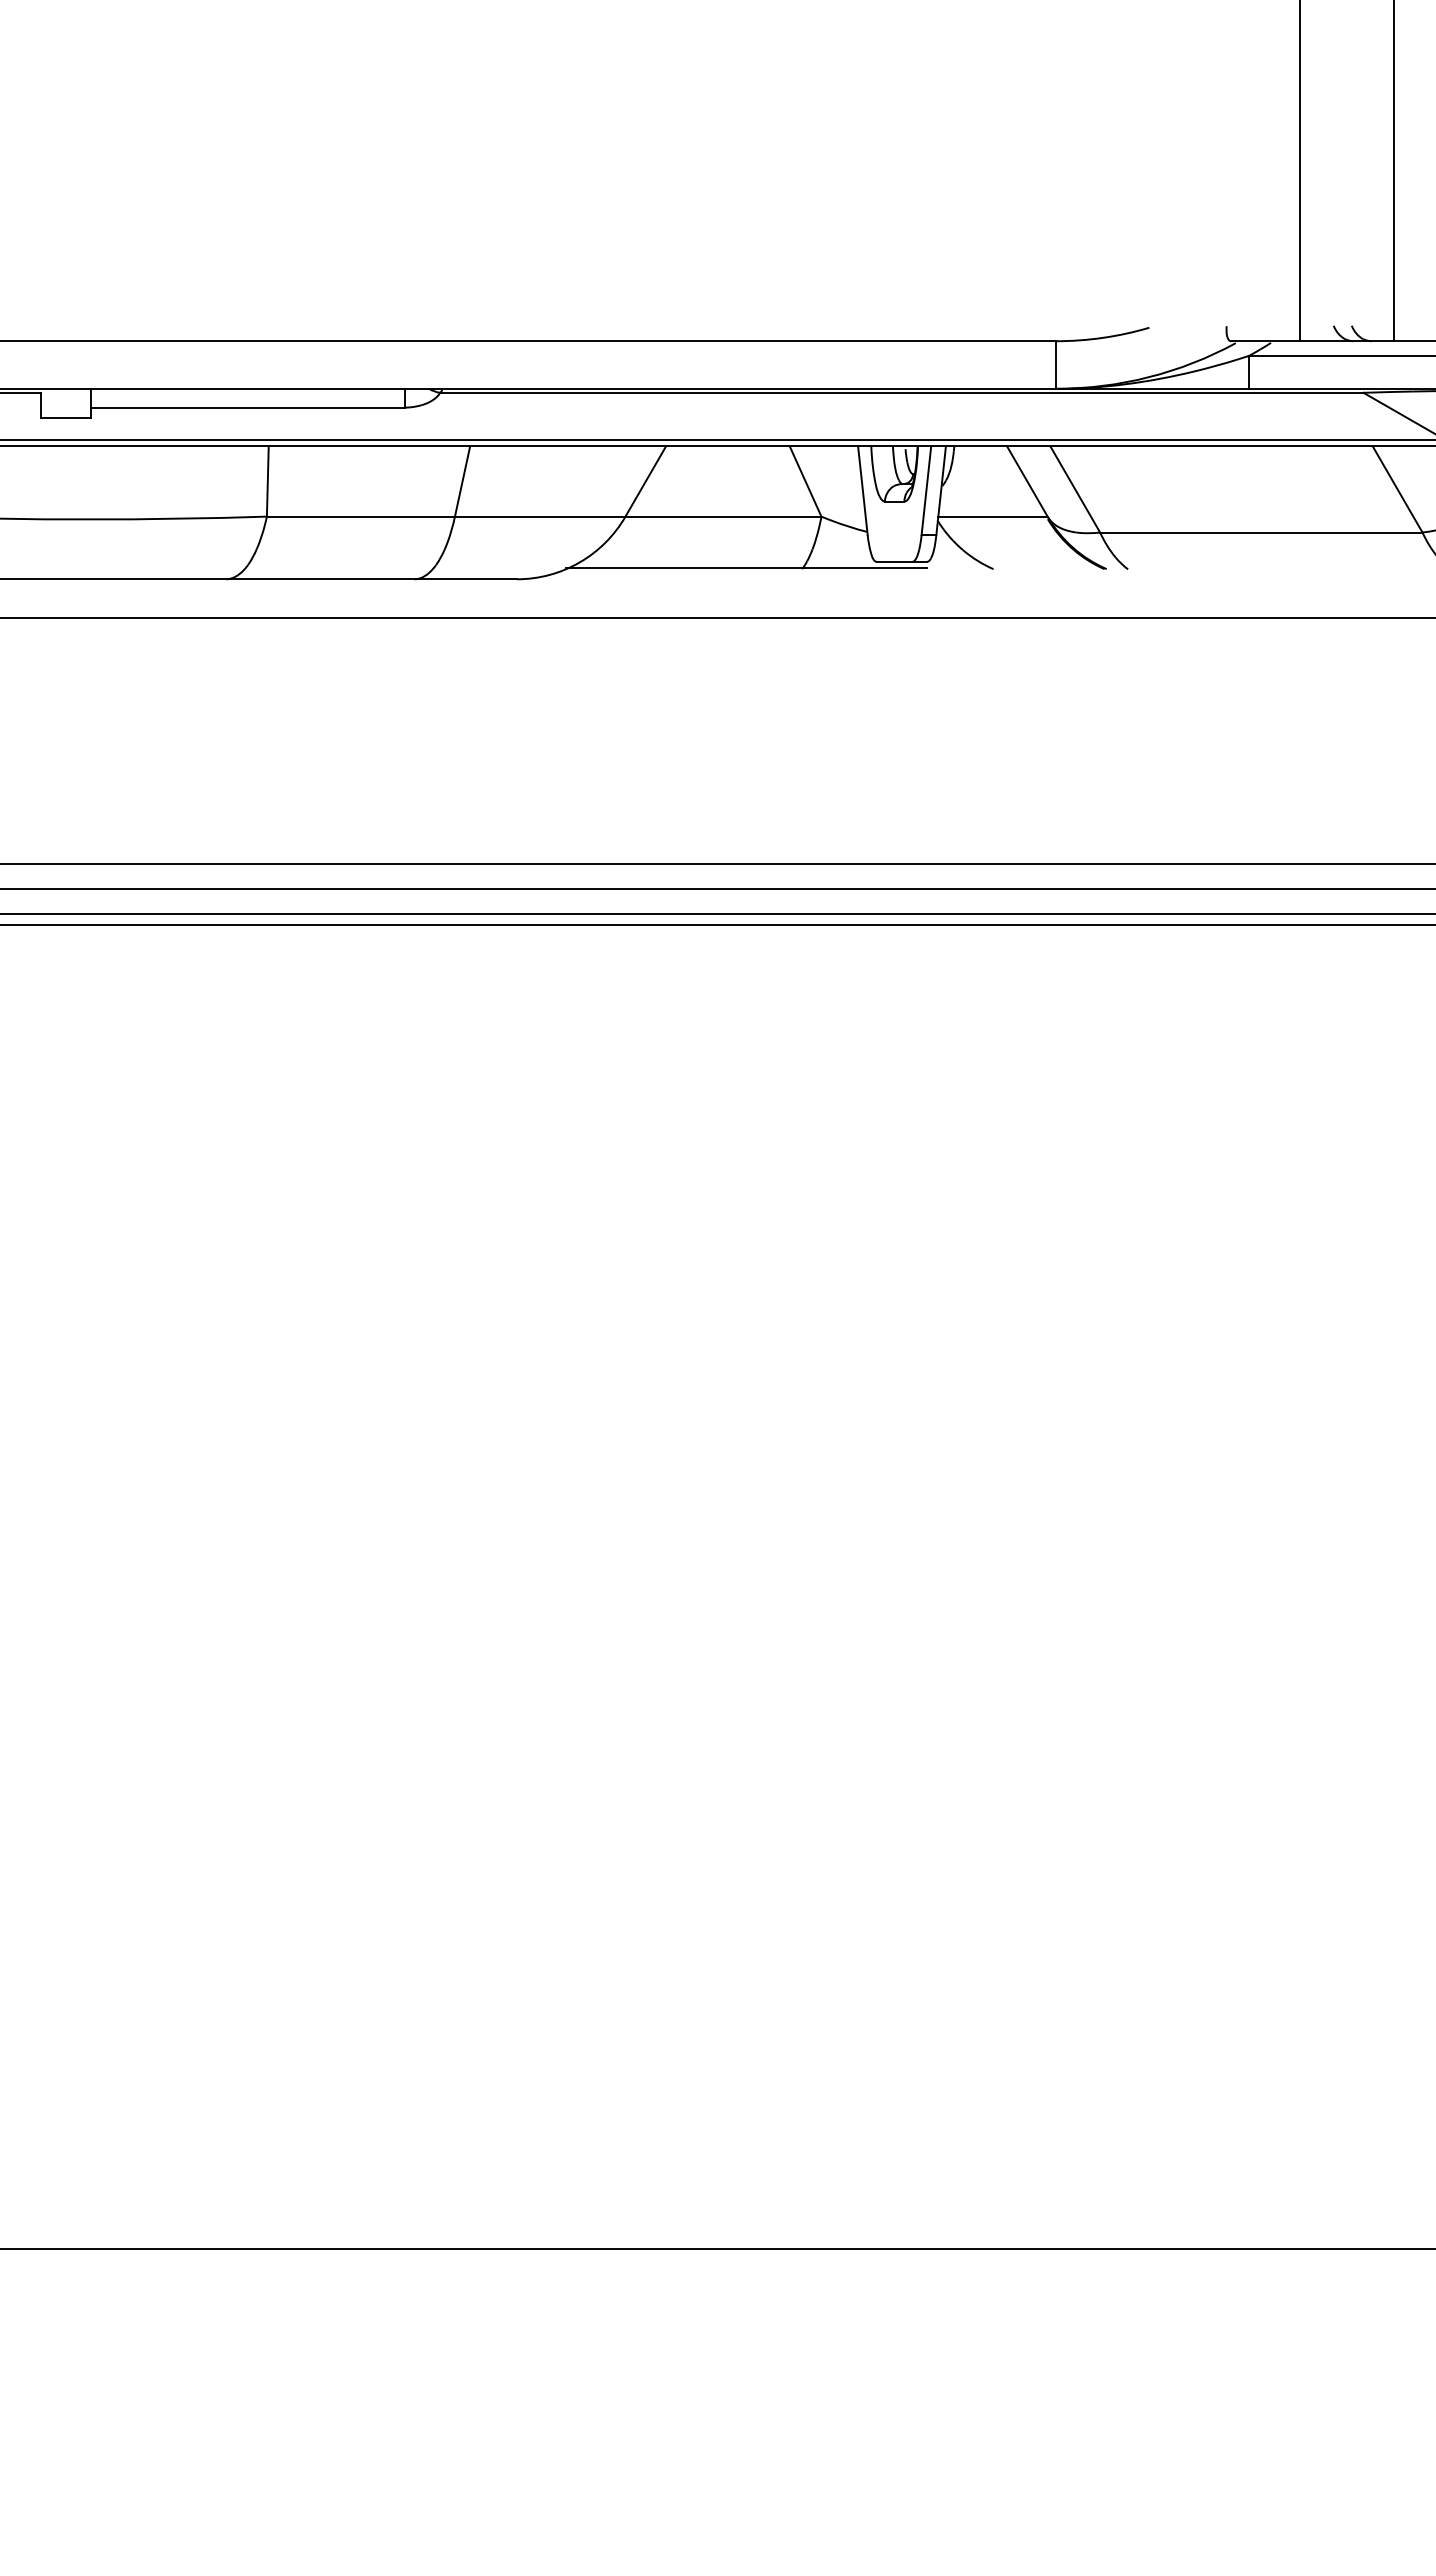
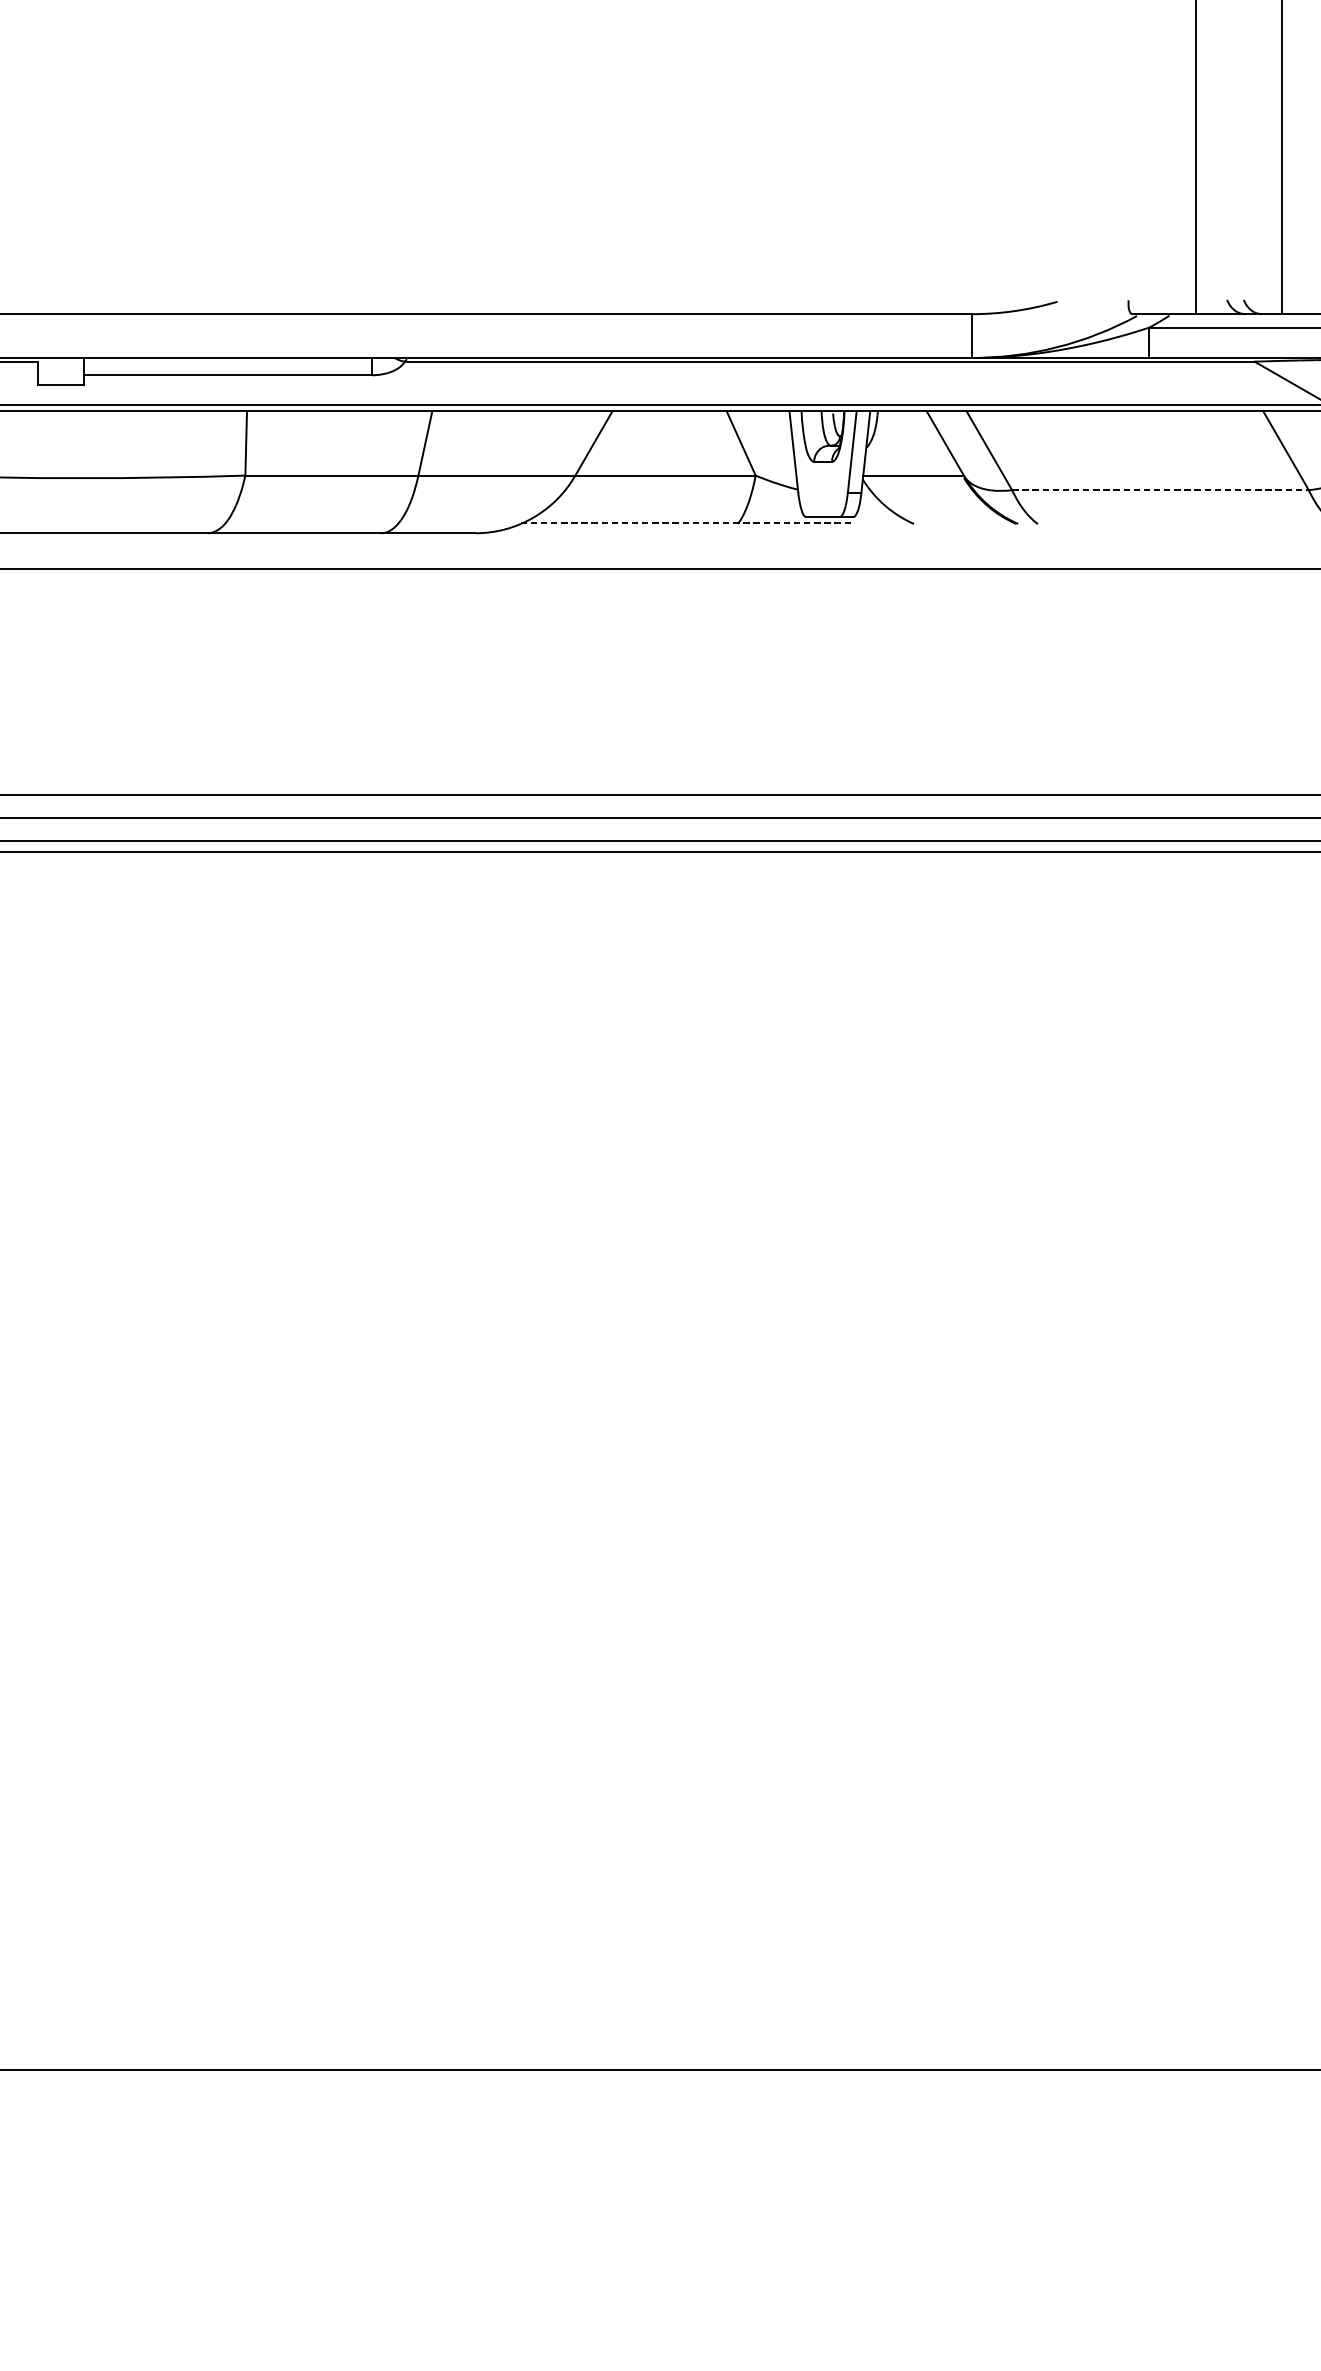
line: (1261, 532) -> (1160, 490), solid -> dashed
line: (746, 568) -> (686, 523), solid -> dashed

